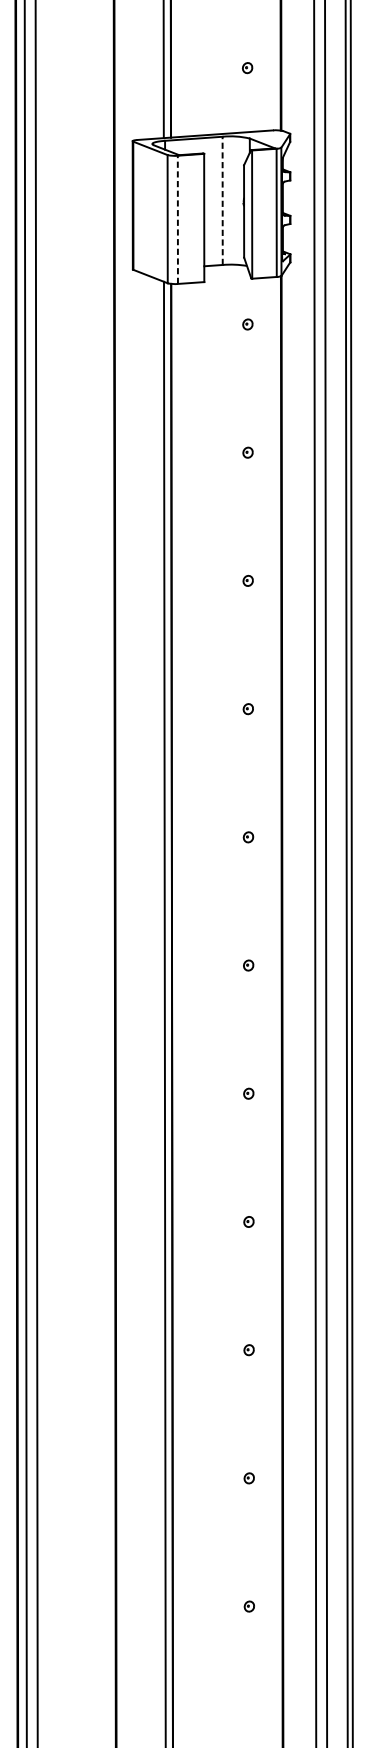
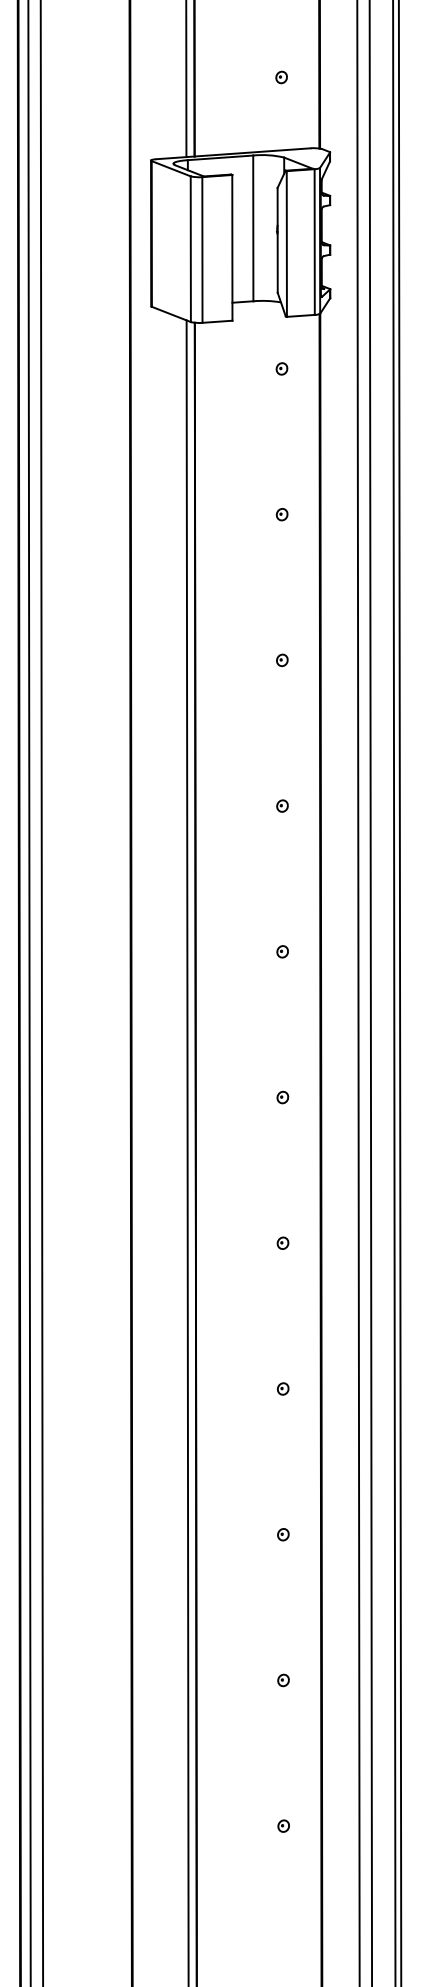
line: (222, 200) -> (253, 228), dashed -> solid
line: (177, 219) -> (202, 249), dashed -> solid

